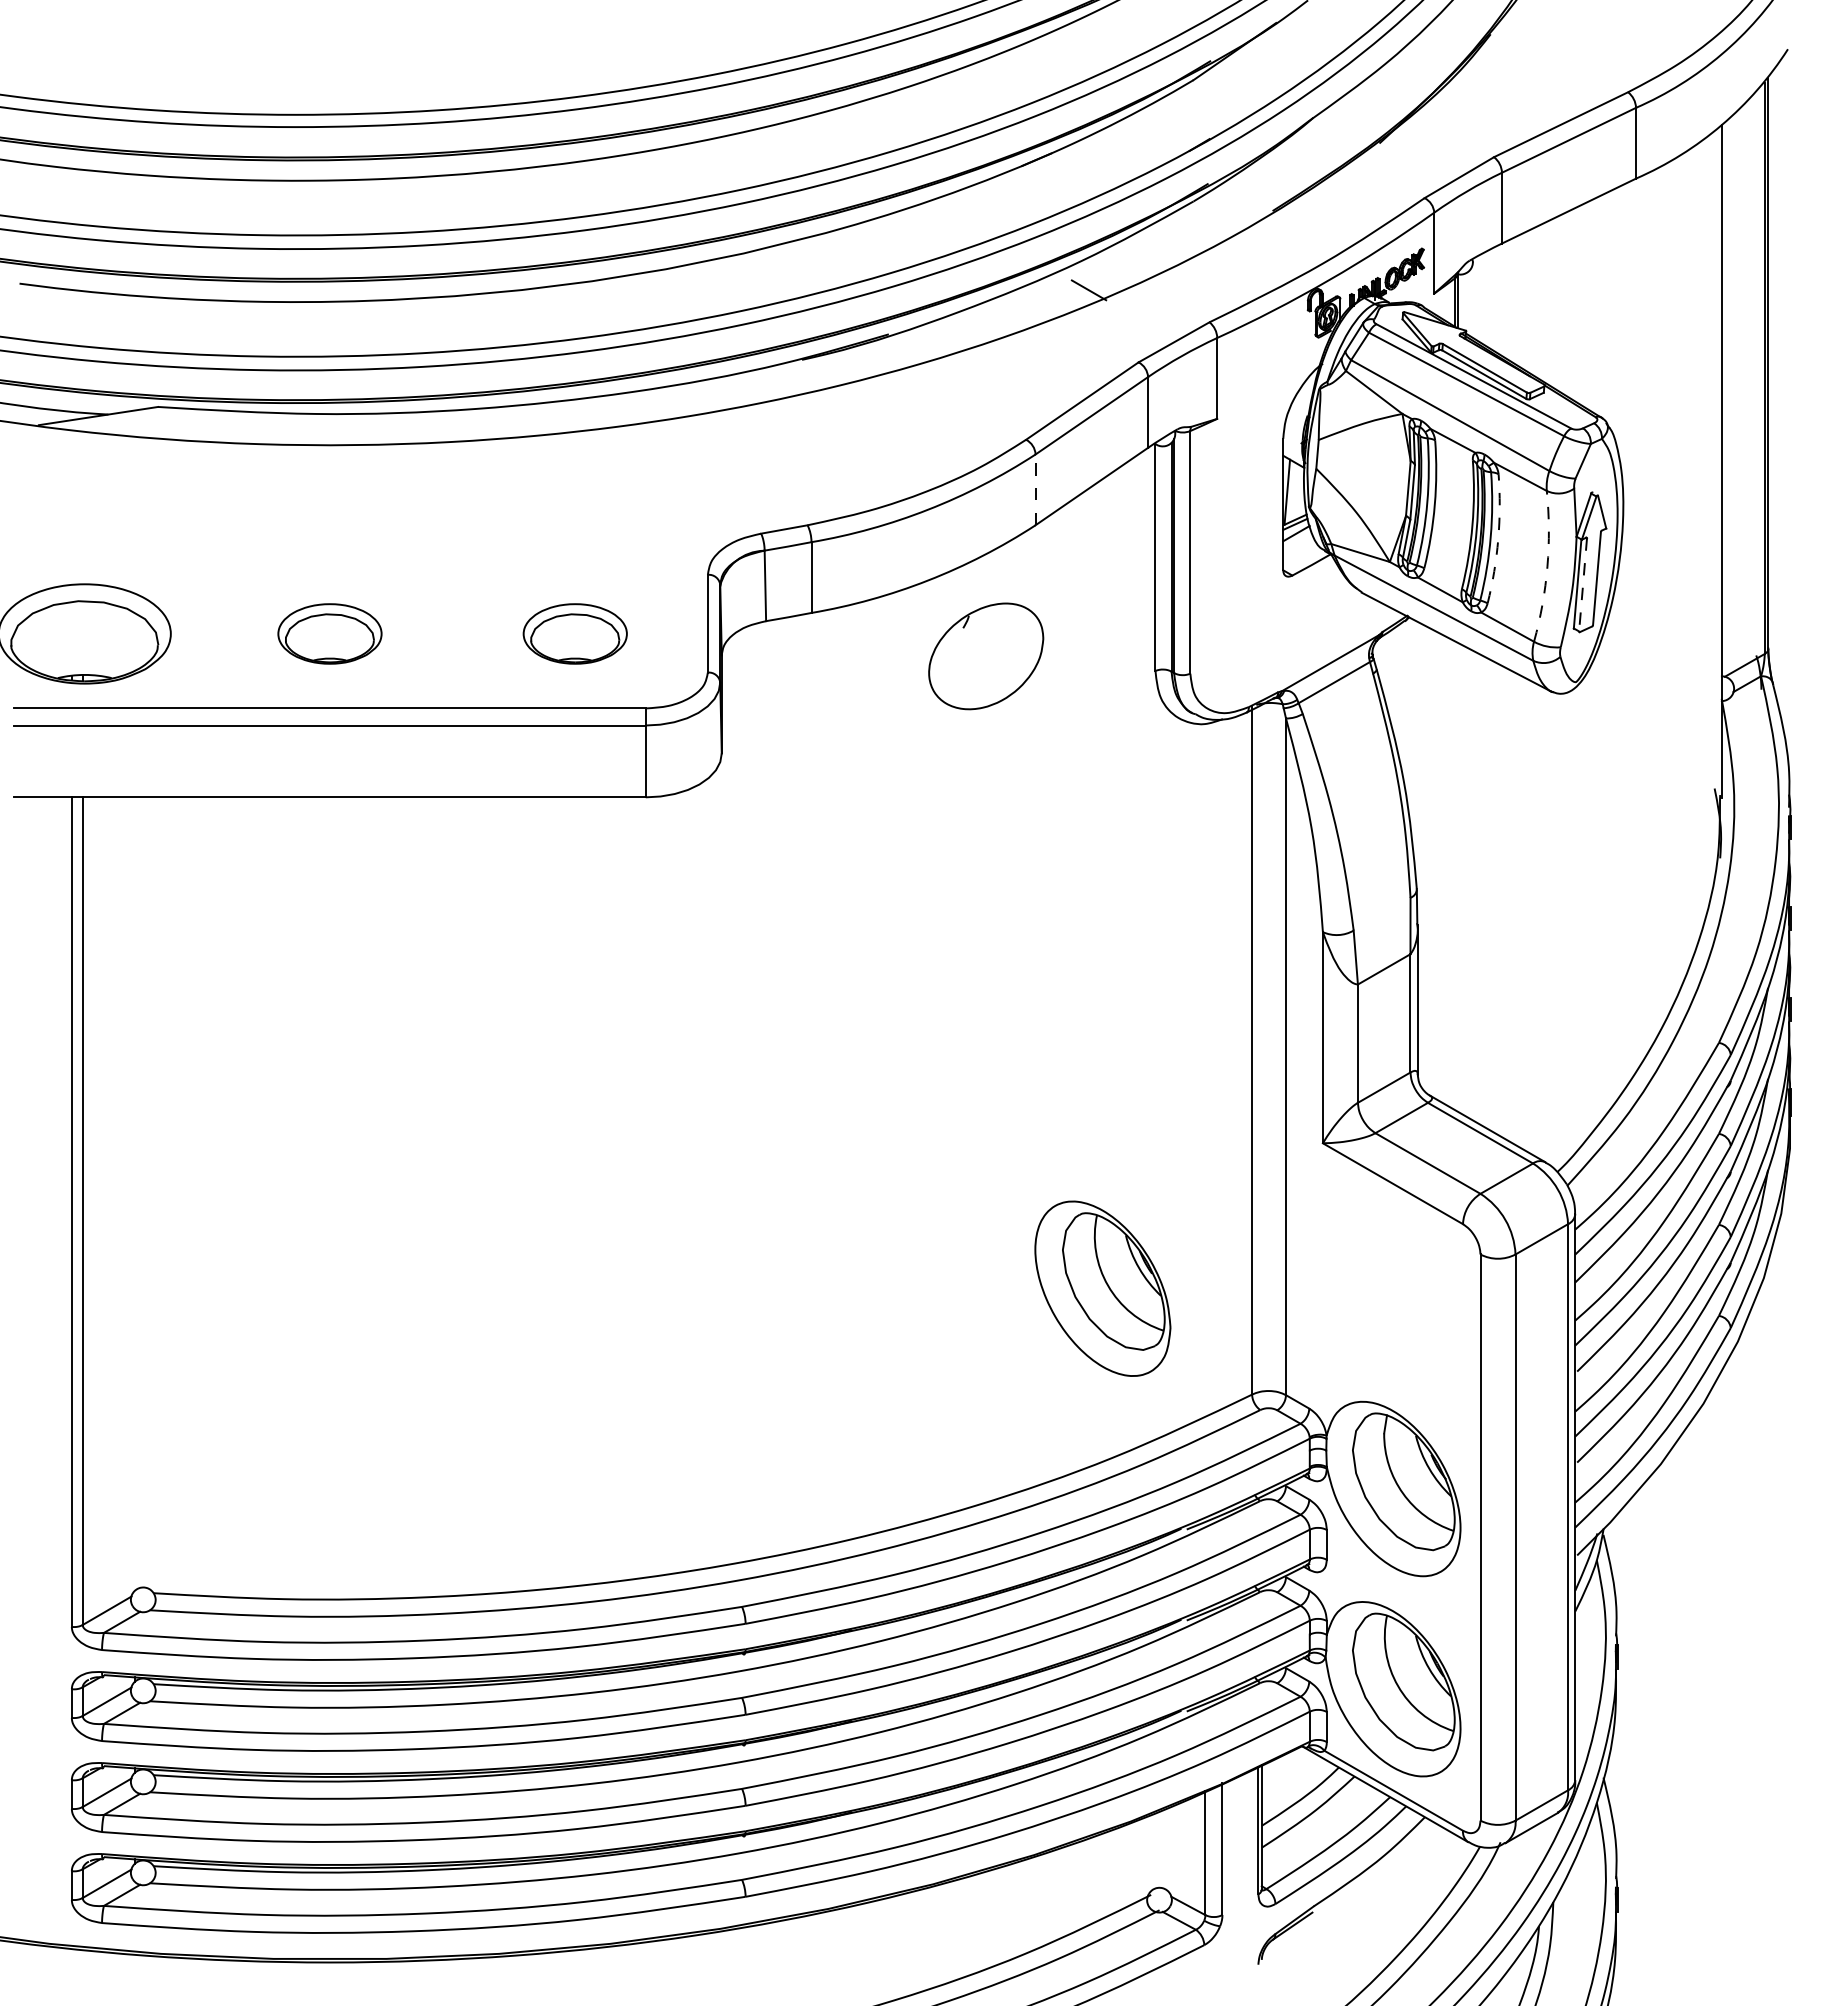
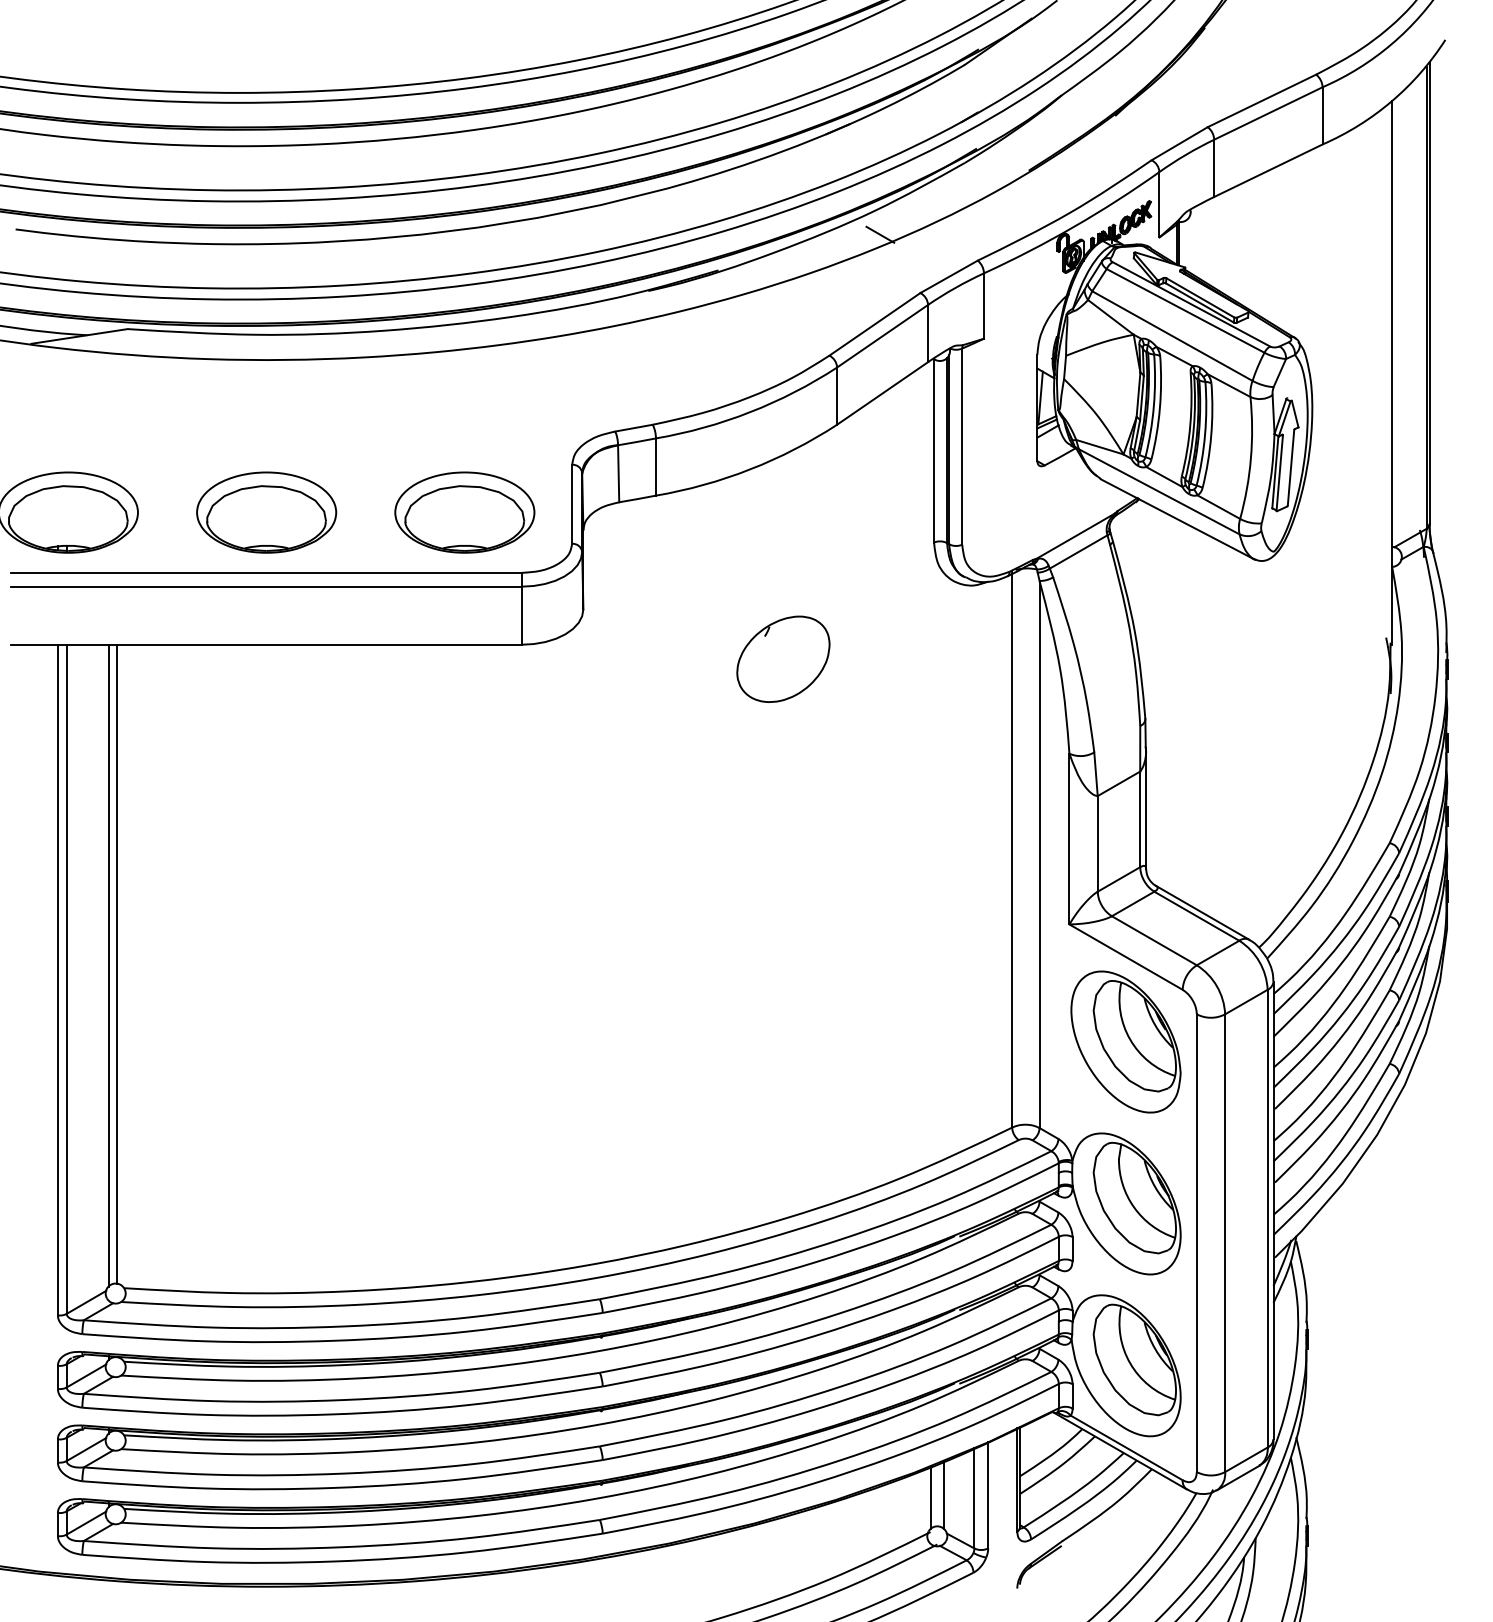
line: (1035, 489) -> (837, 395), dashed -> solid
arc: (1498, 539) -> (1211, 436), dashed -> solid
arc: (1547, 566) -> (1251, 458), dashed -> solid
line: (1583, 584) -> (1280, 472), dashed -> solid
part: (329, 633) -> (266, 512), size x1.67
part: (575, 633) -> (465, 512), size x1.67
part: (986, 656) -> (783, 659), moved
line: (144, 1192) -> (116, 964), added
line: (134, 1194) -> (108, 965), added
part: (1102, 1288) -> (1125, 1041), moved
line: (1167, 1849) -> (943, 1495), added
line: (1151, 1852) -> (930, 1497), added

